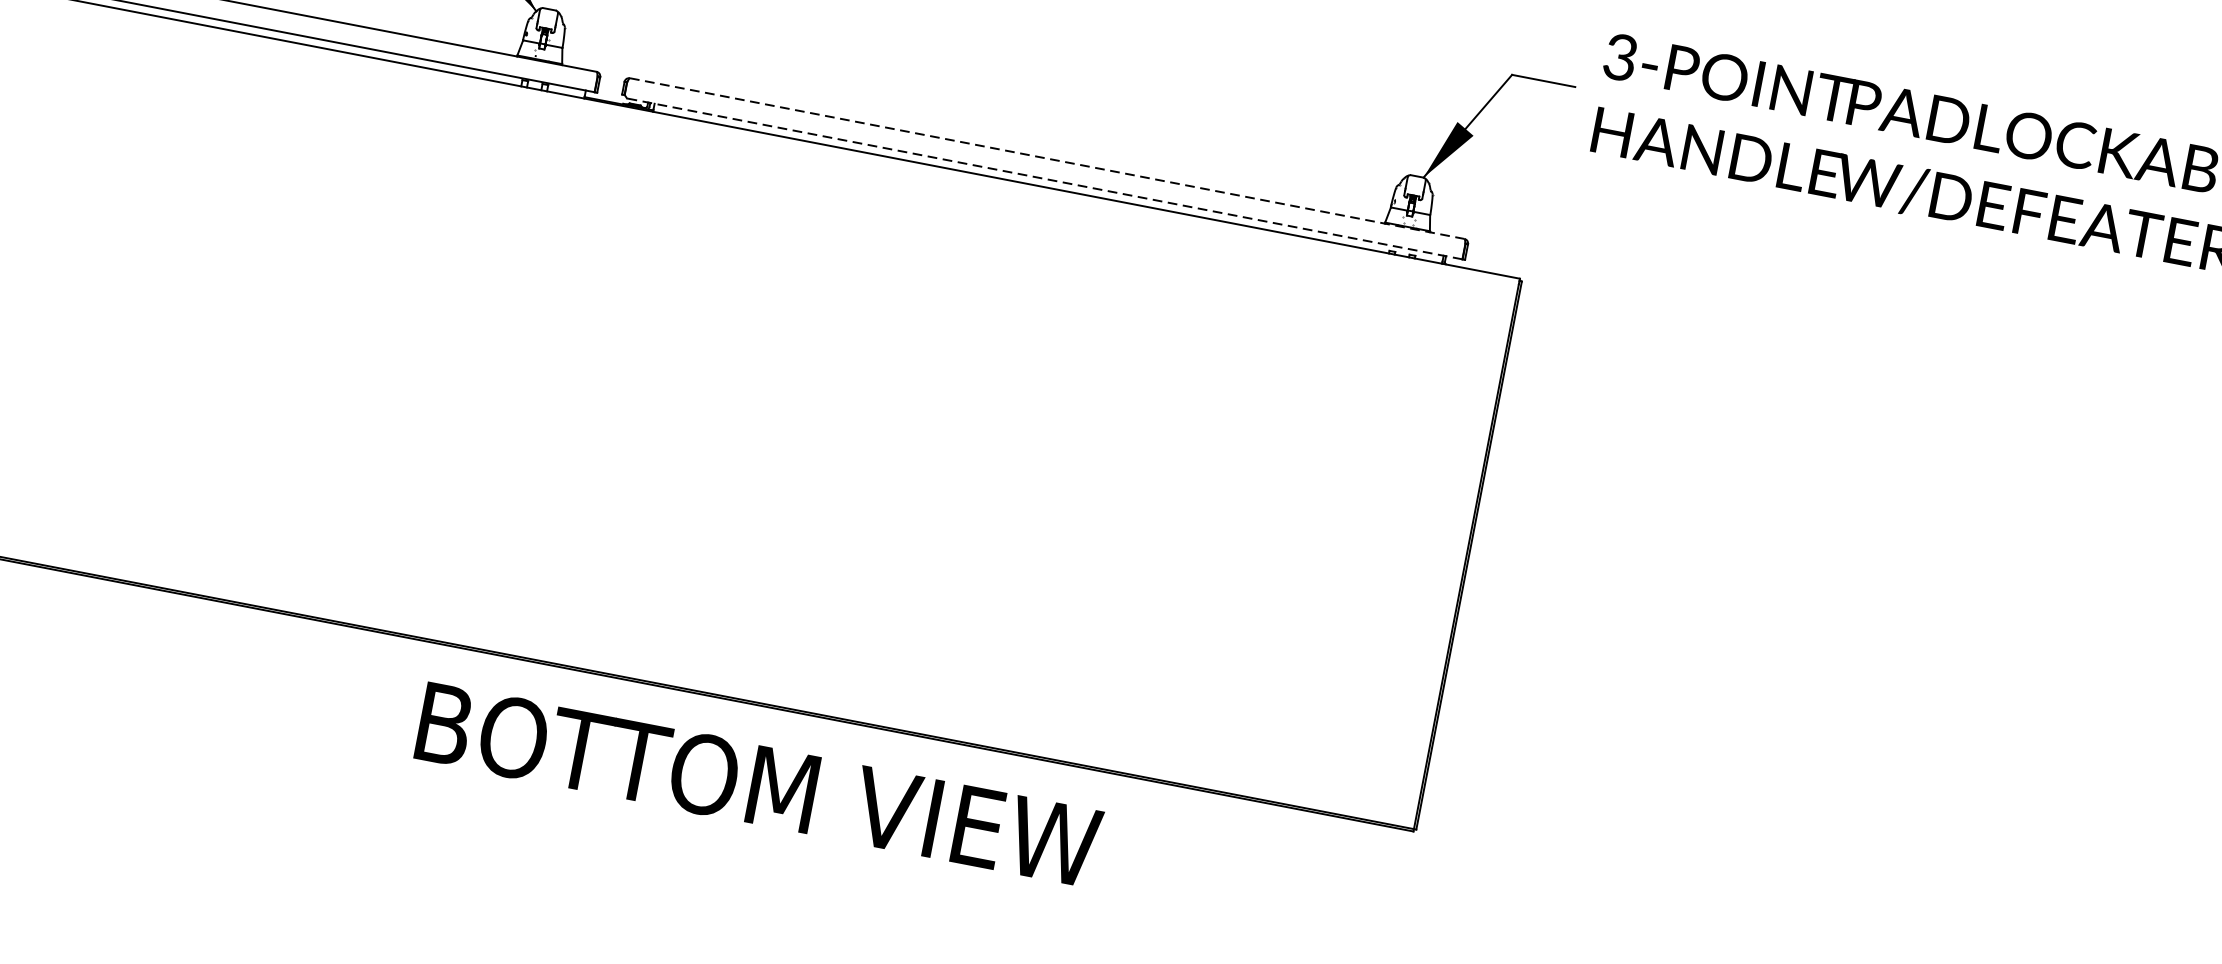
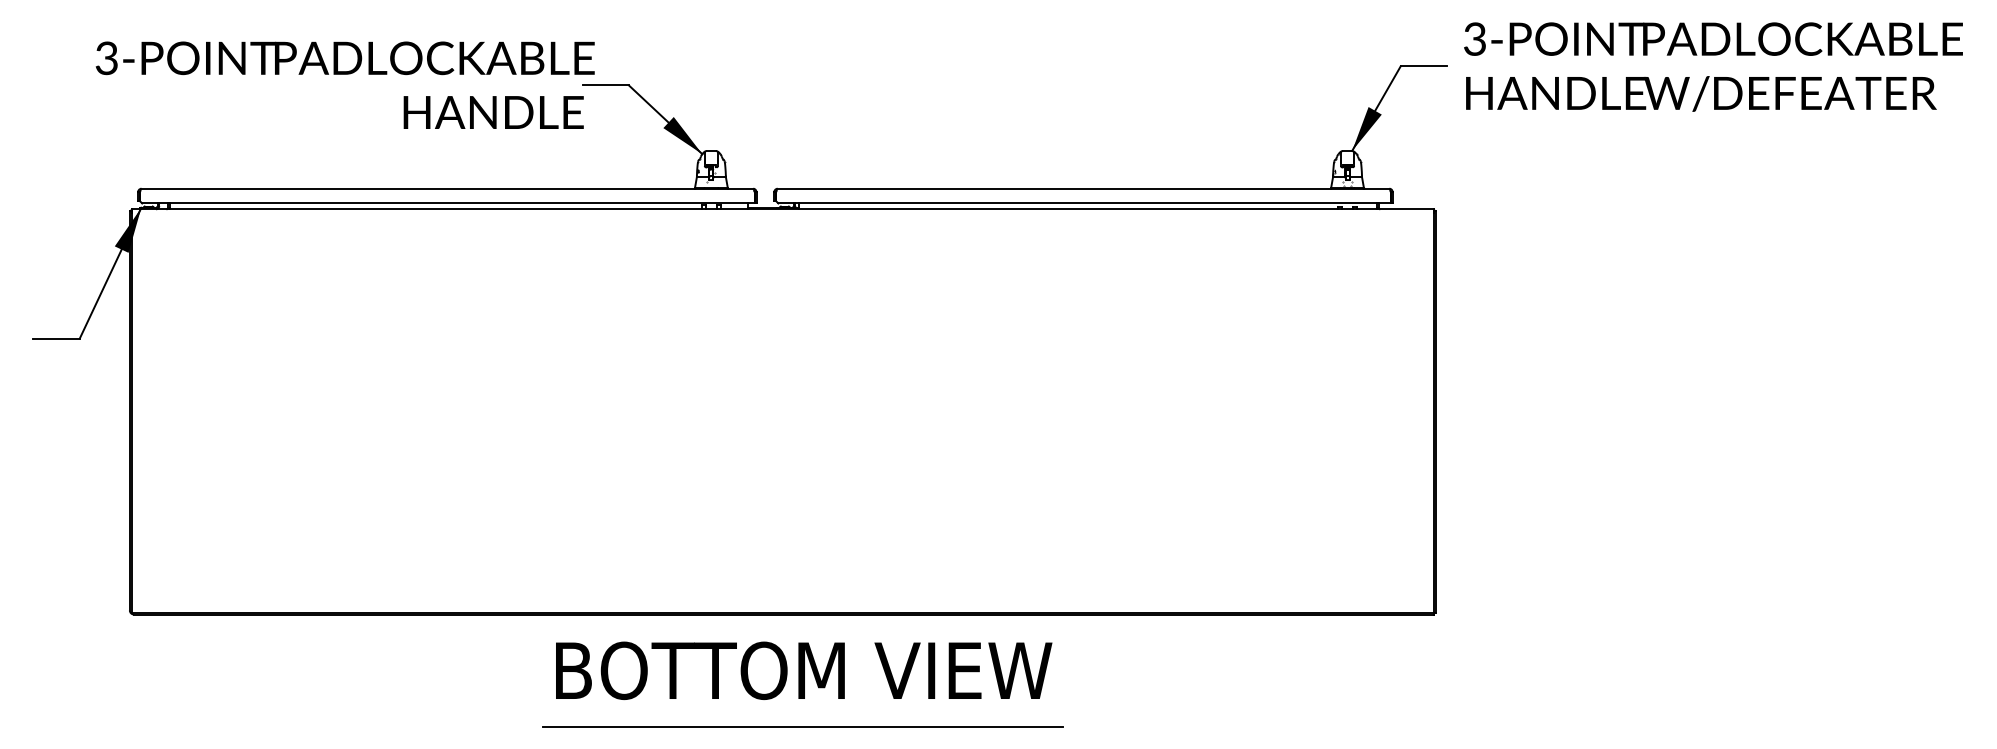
line: (1047, 158) -> (1083, 188), dashed -> solid
line: (1044, 178) -> (1084, 203), dashed -> solid
text: (759, 784) -> (804, 670), moved
line: (522, 818) -> (802, 726), added

